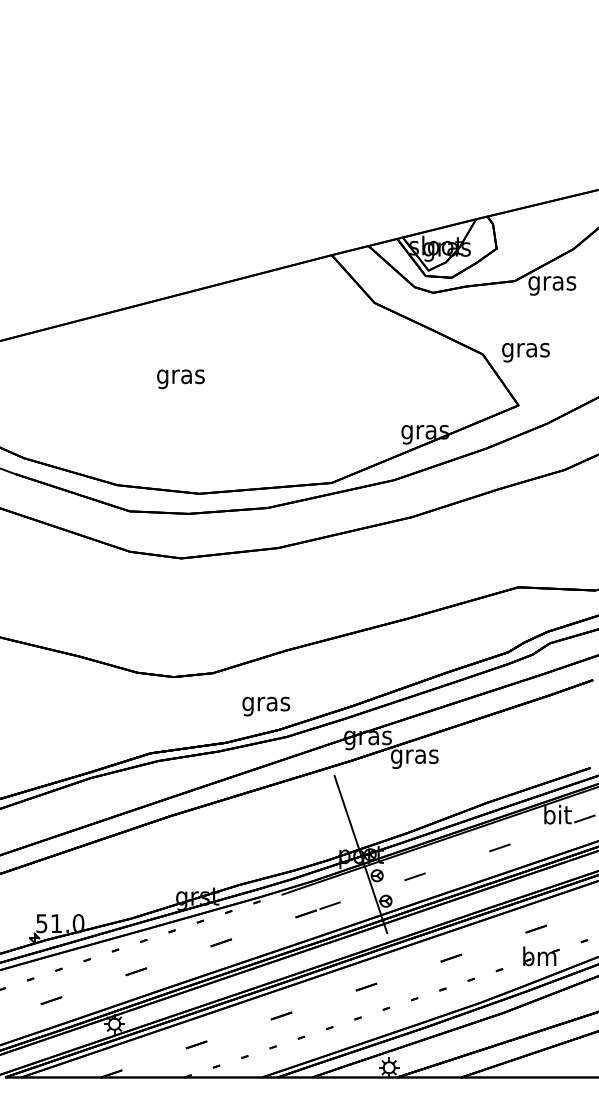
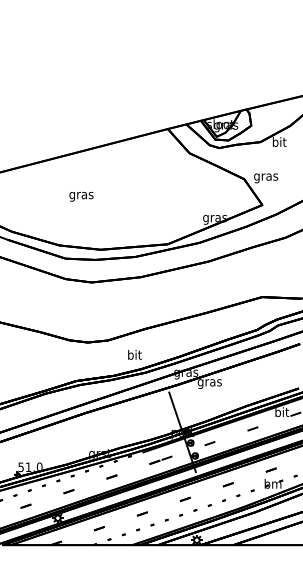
text: (552, 283) -> (279, 143), gras -> bit
text: (180, 378) -> (81, 196), moved
text: (265, 704) -> (134, 356), gras -> bit

